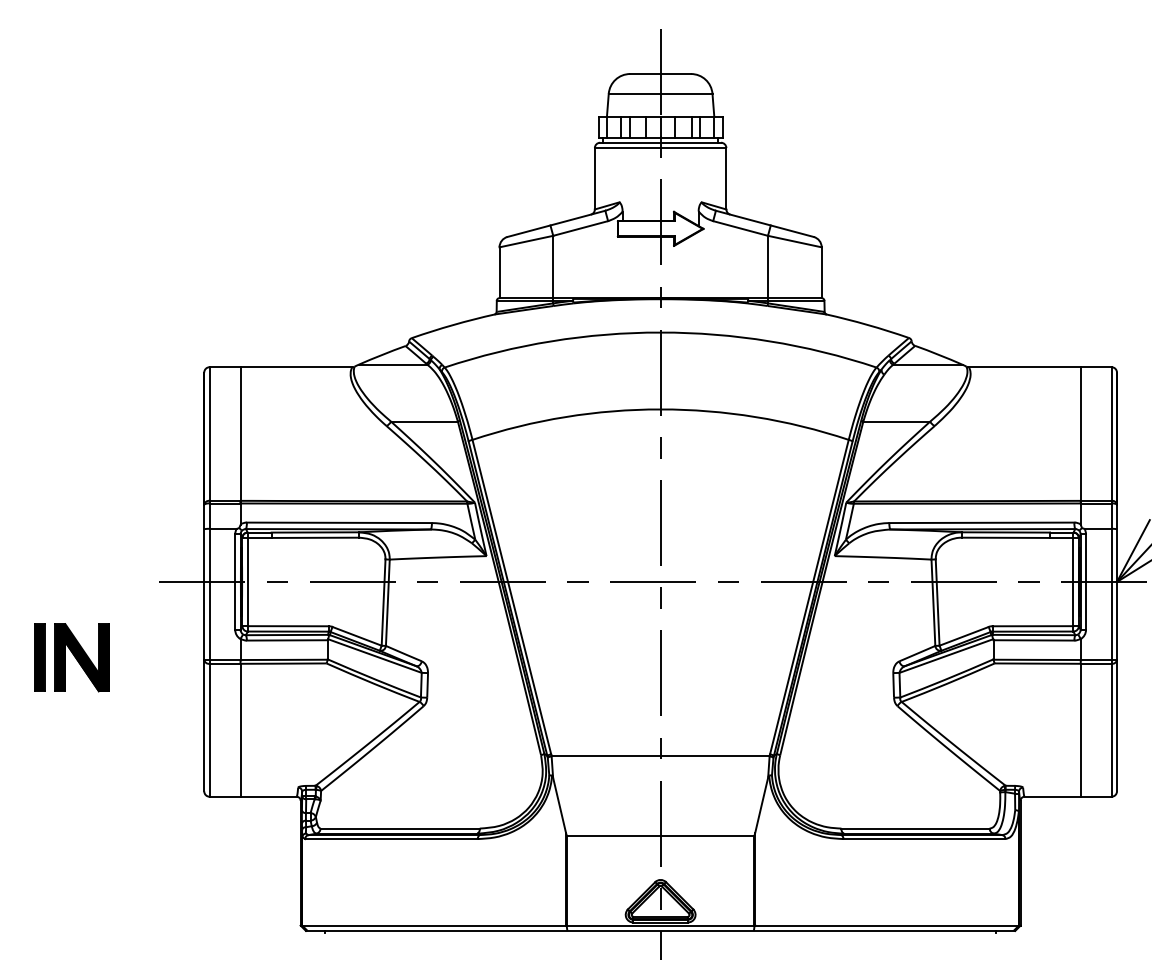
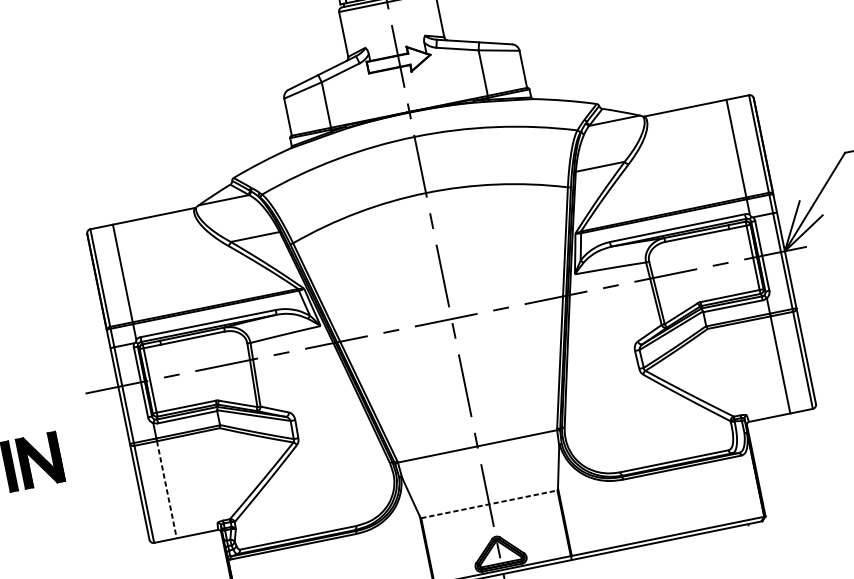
line: (240, 730) -> (166, 489), solid -> dashed
line: (661, 835) -> (489, 504), solid -> dashed

